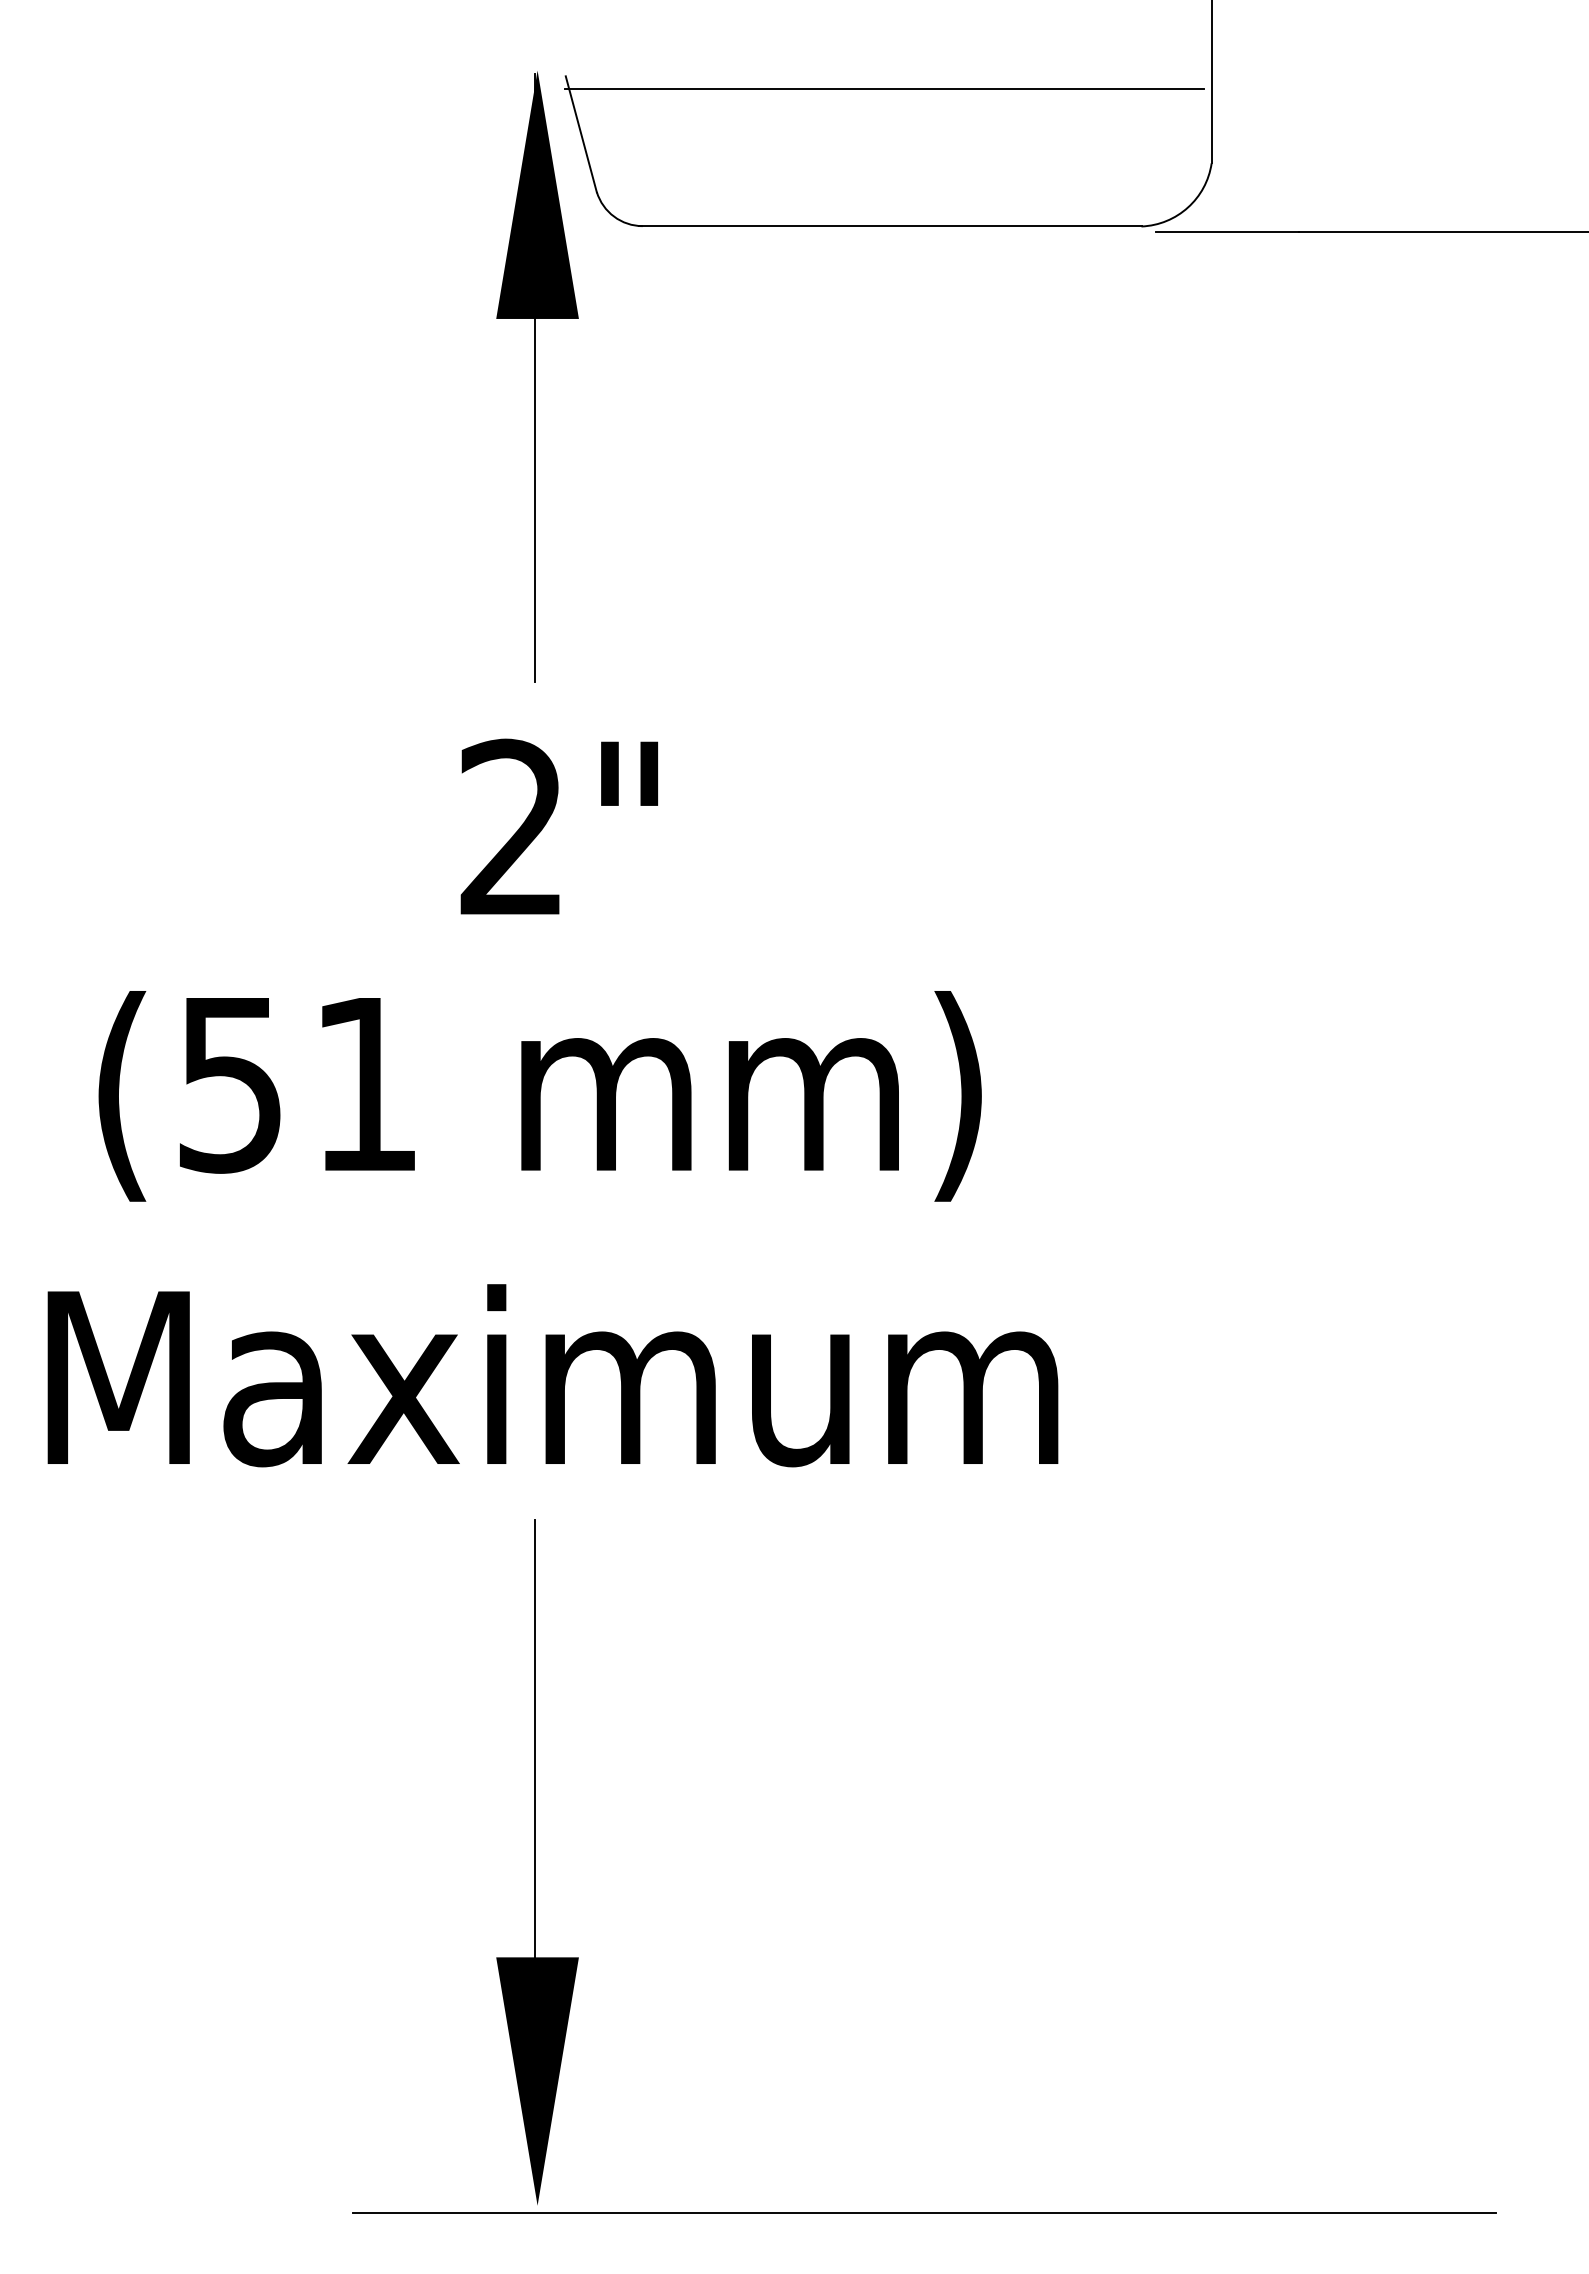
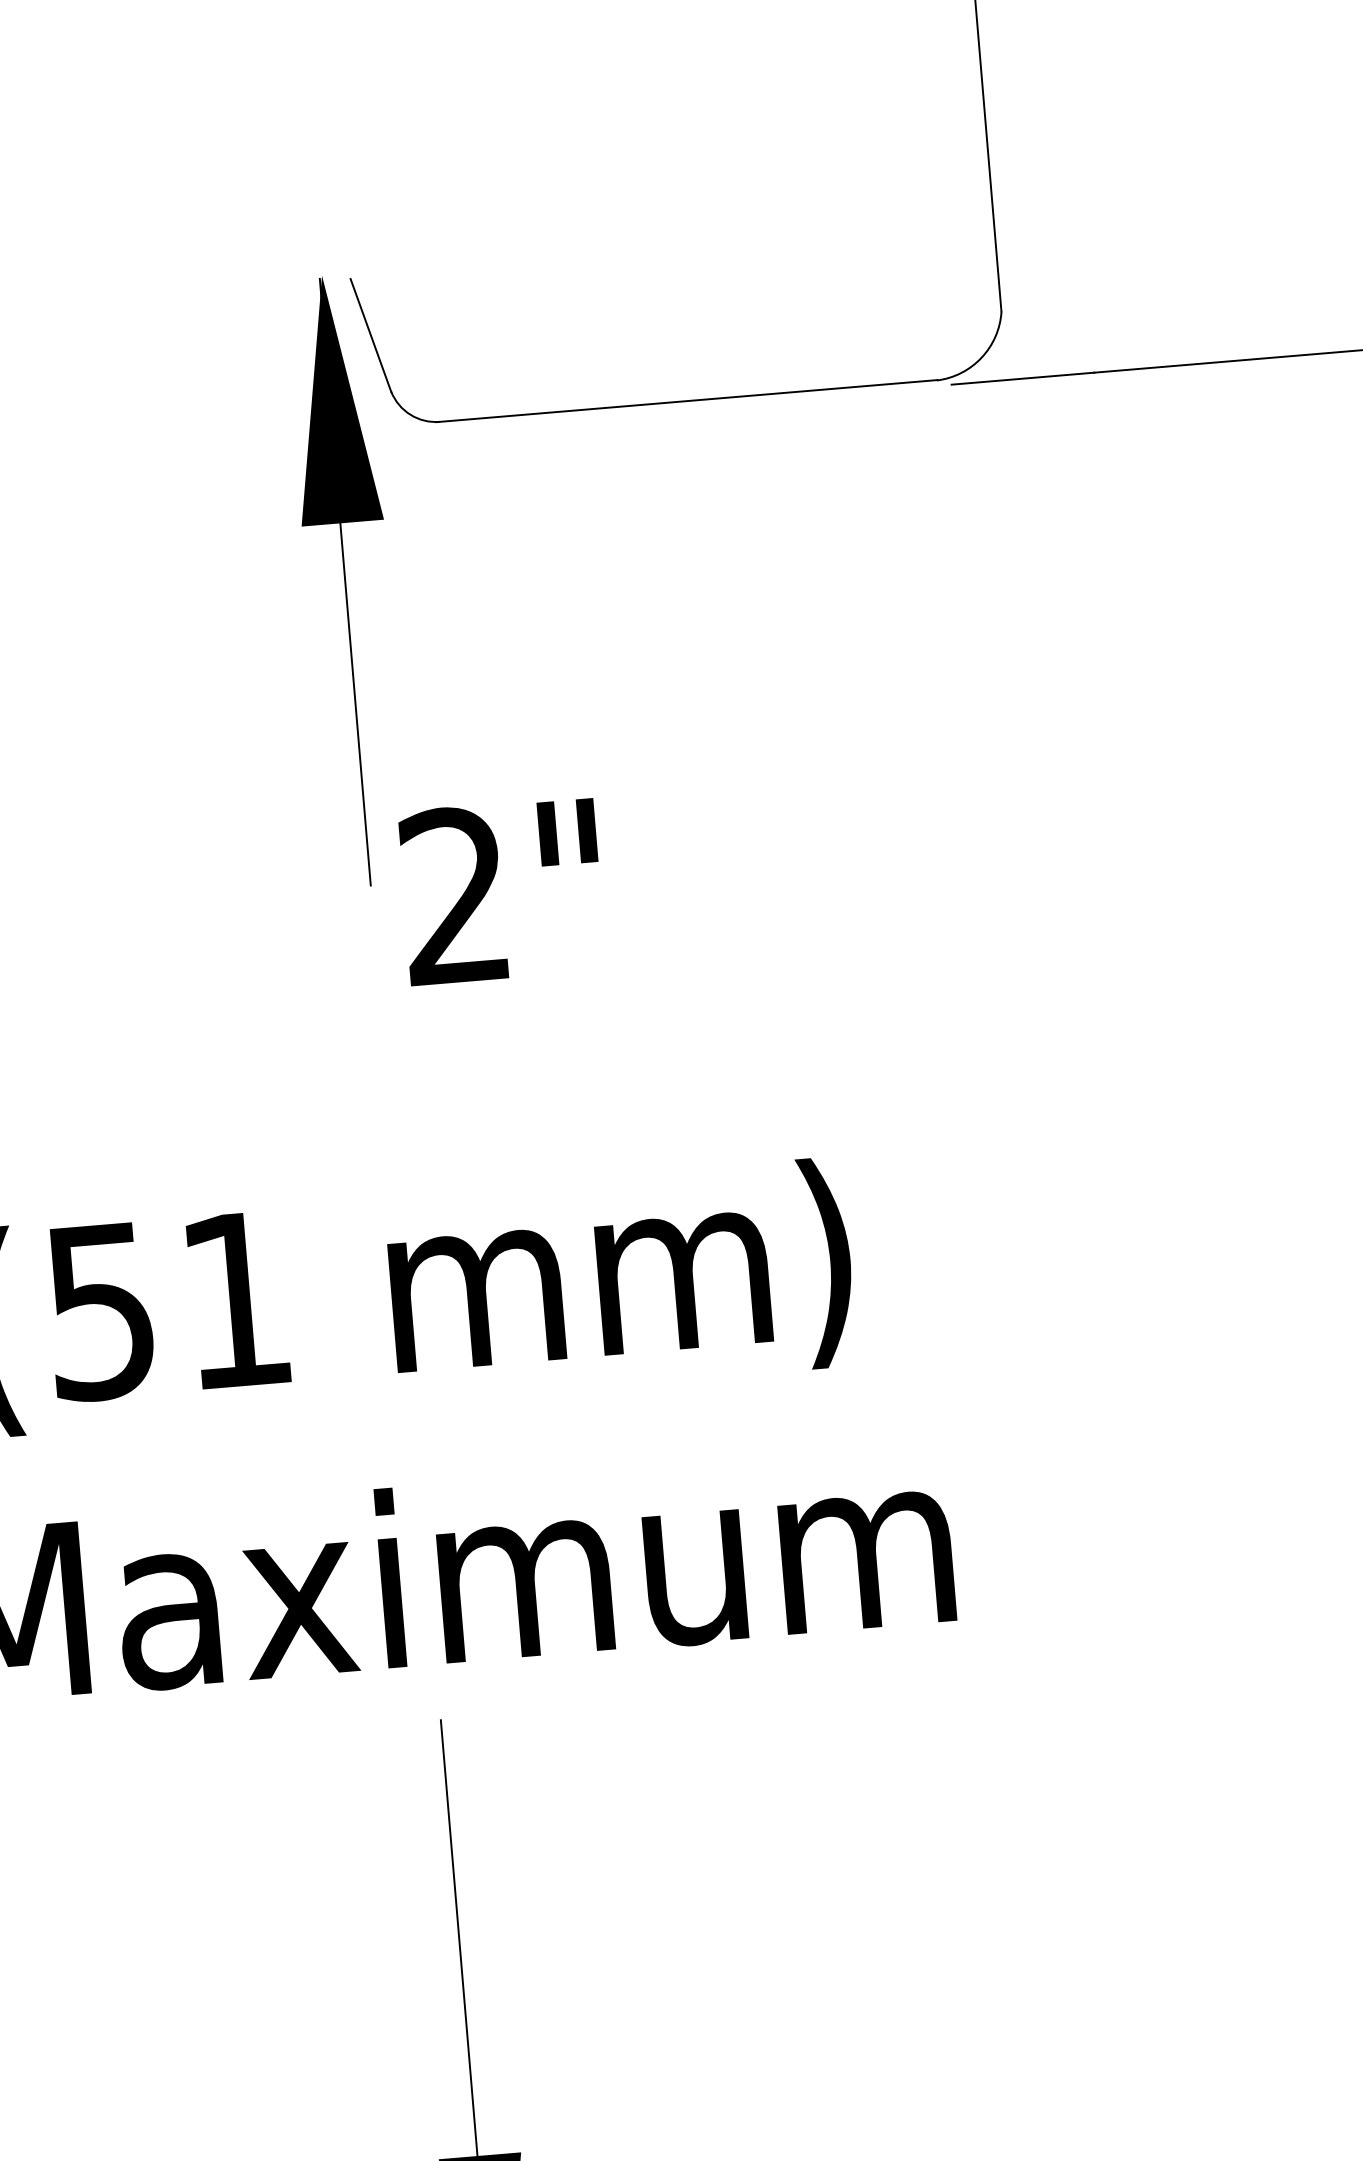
line: (884, 89) -> (669, 265), removed
text: (558, 826) -> (501, 890), moved

